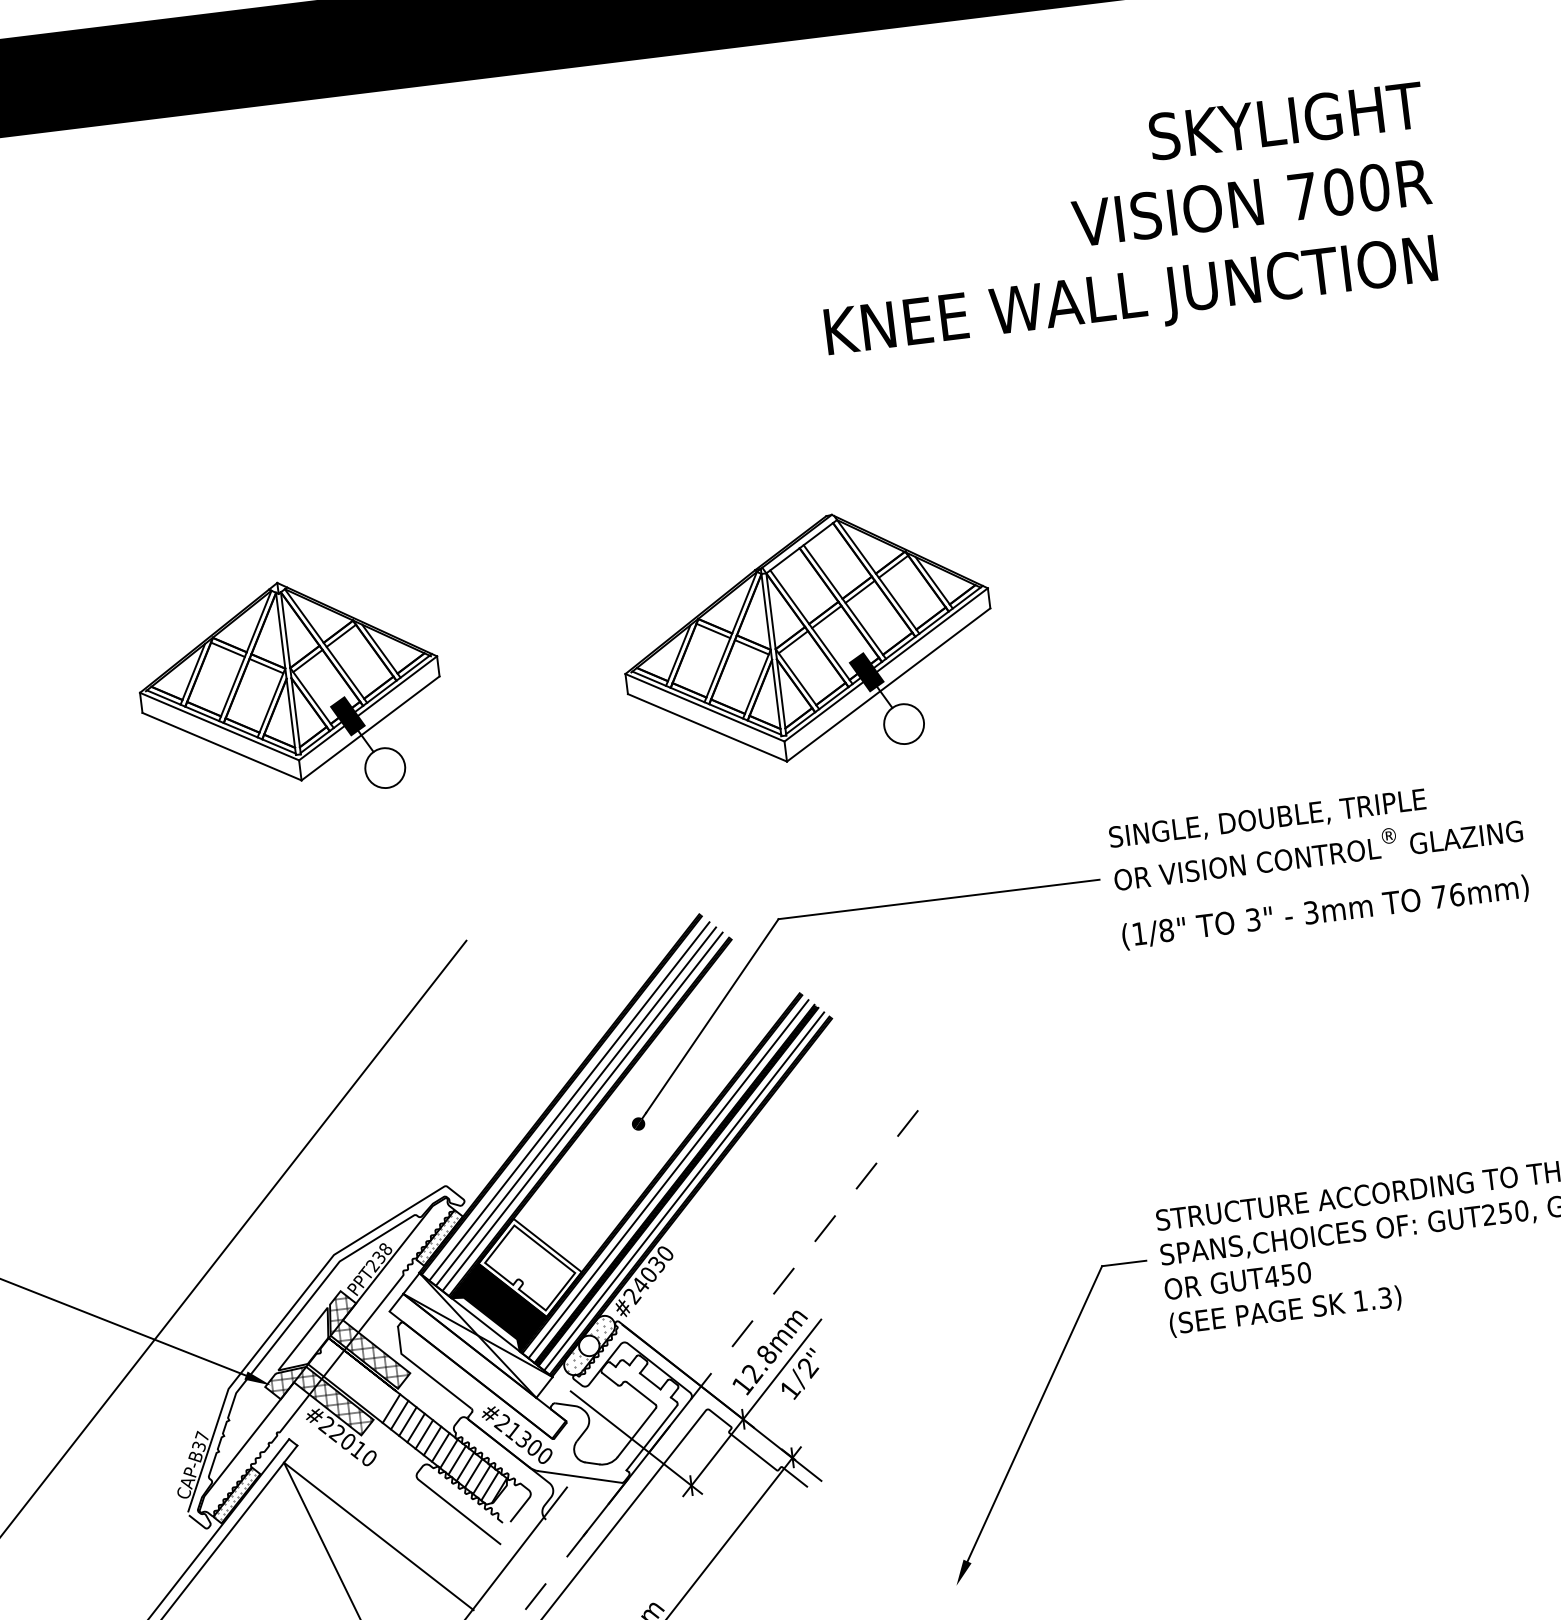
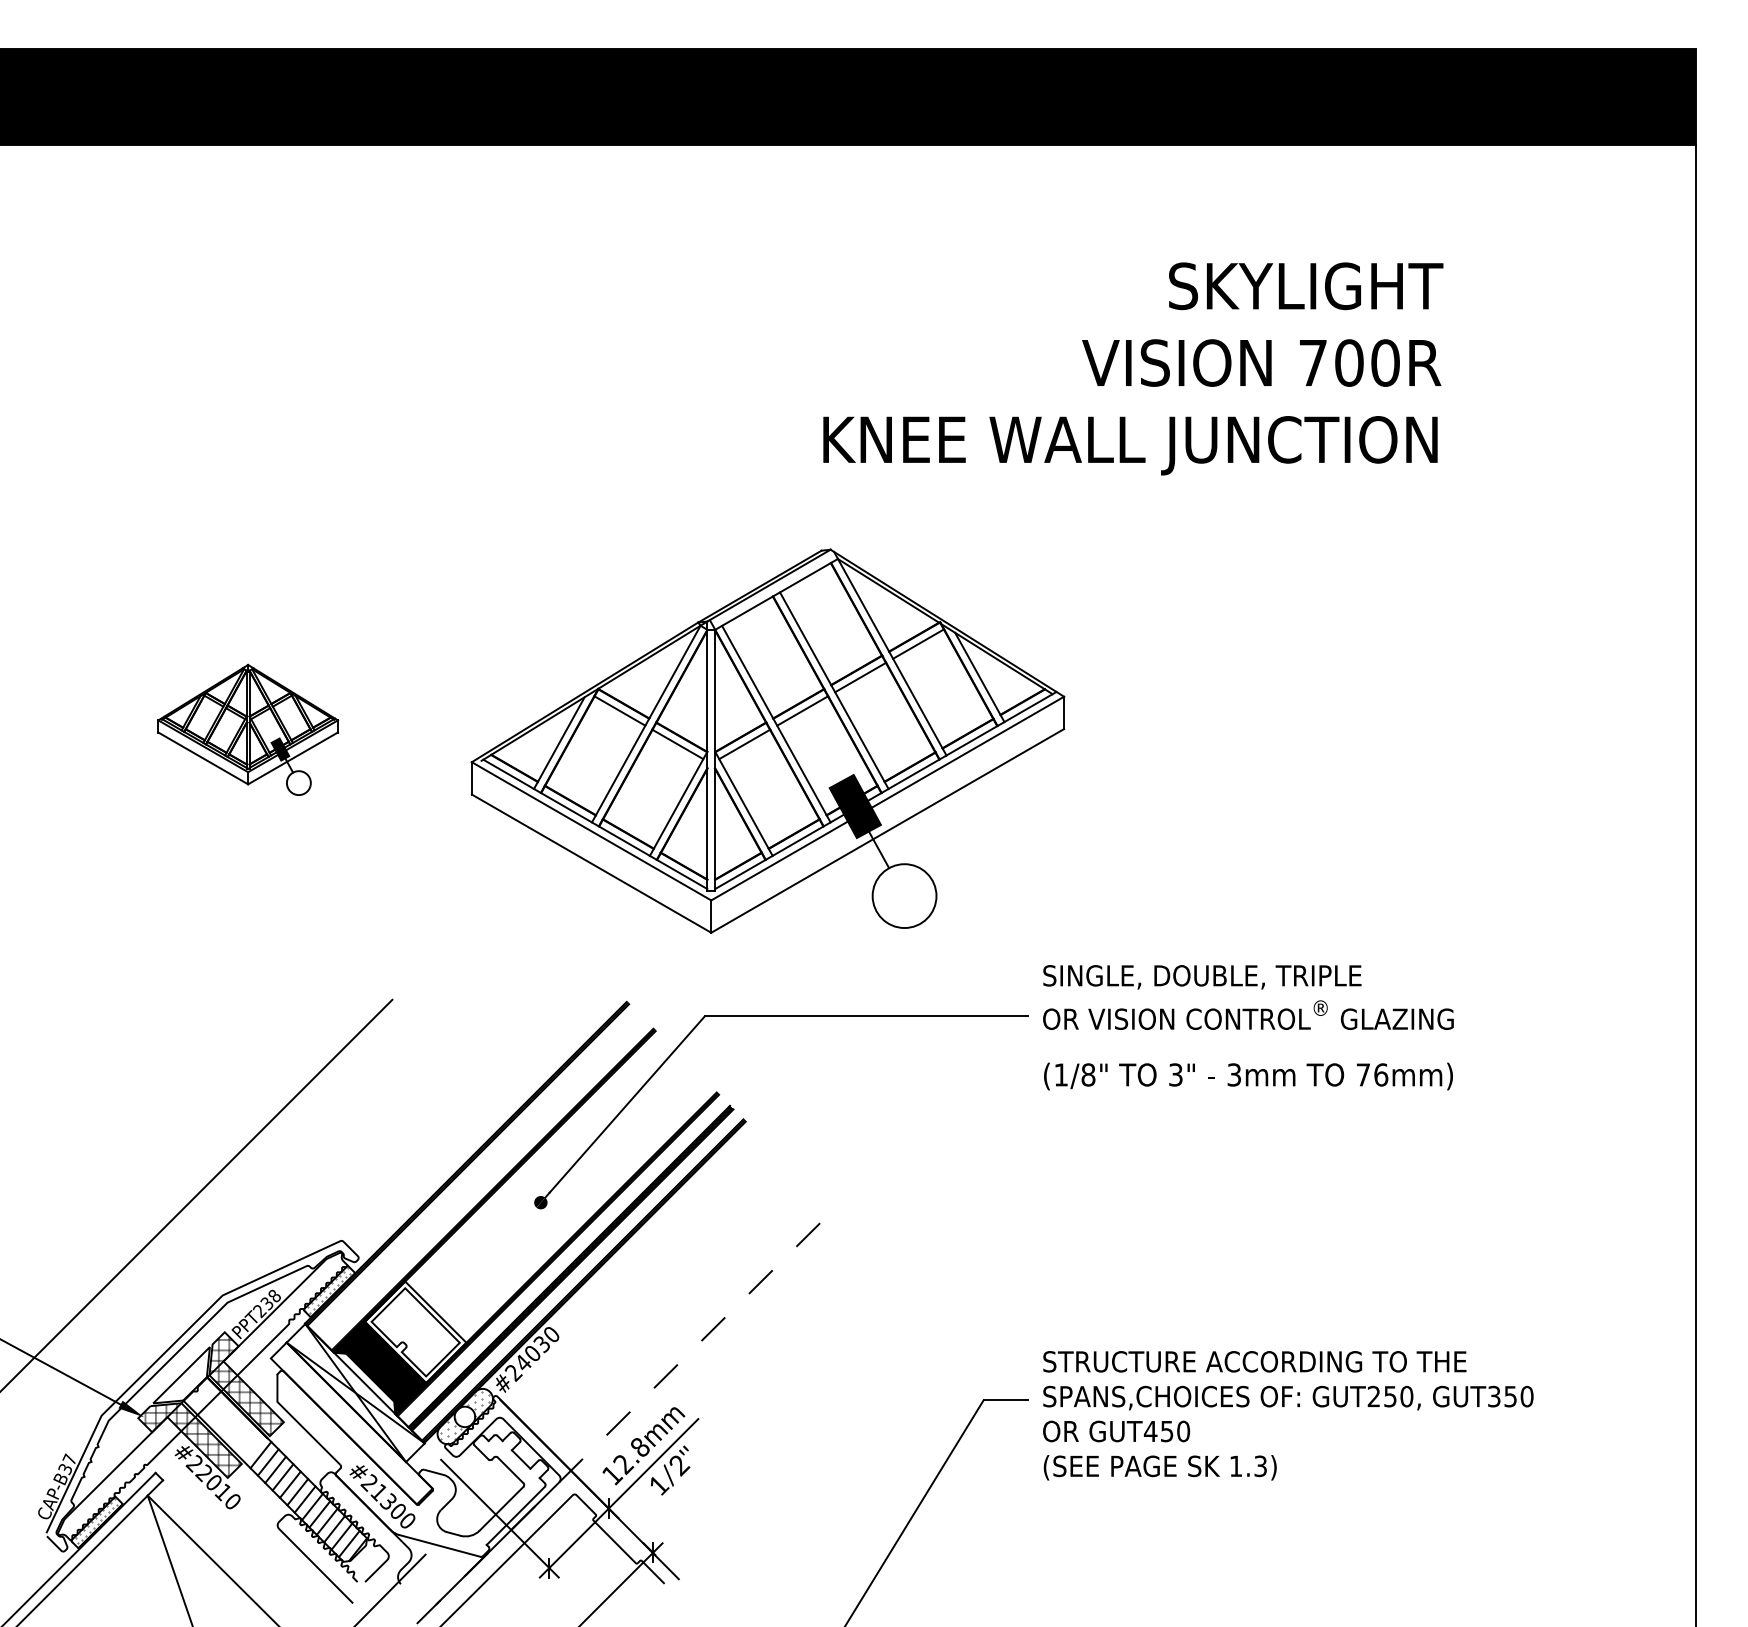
part: (807, 638) -> (767, 741), size x1.6
part: (289, 690) -> (247, 729), size x0.6
line: (568, 1101) -> (474, 1171), removed
line: (575, 1106) -> (480, 1177), removed
line: (582, 1110) -> (486, 1182), removed
line: (668, 1178) -> (563, 1260), removed
line: (683, 1190) -> (577, 1274), removed

